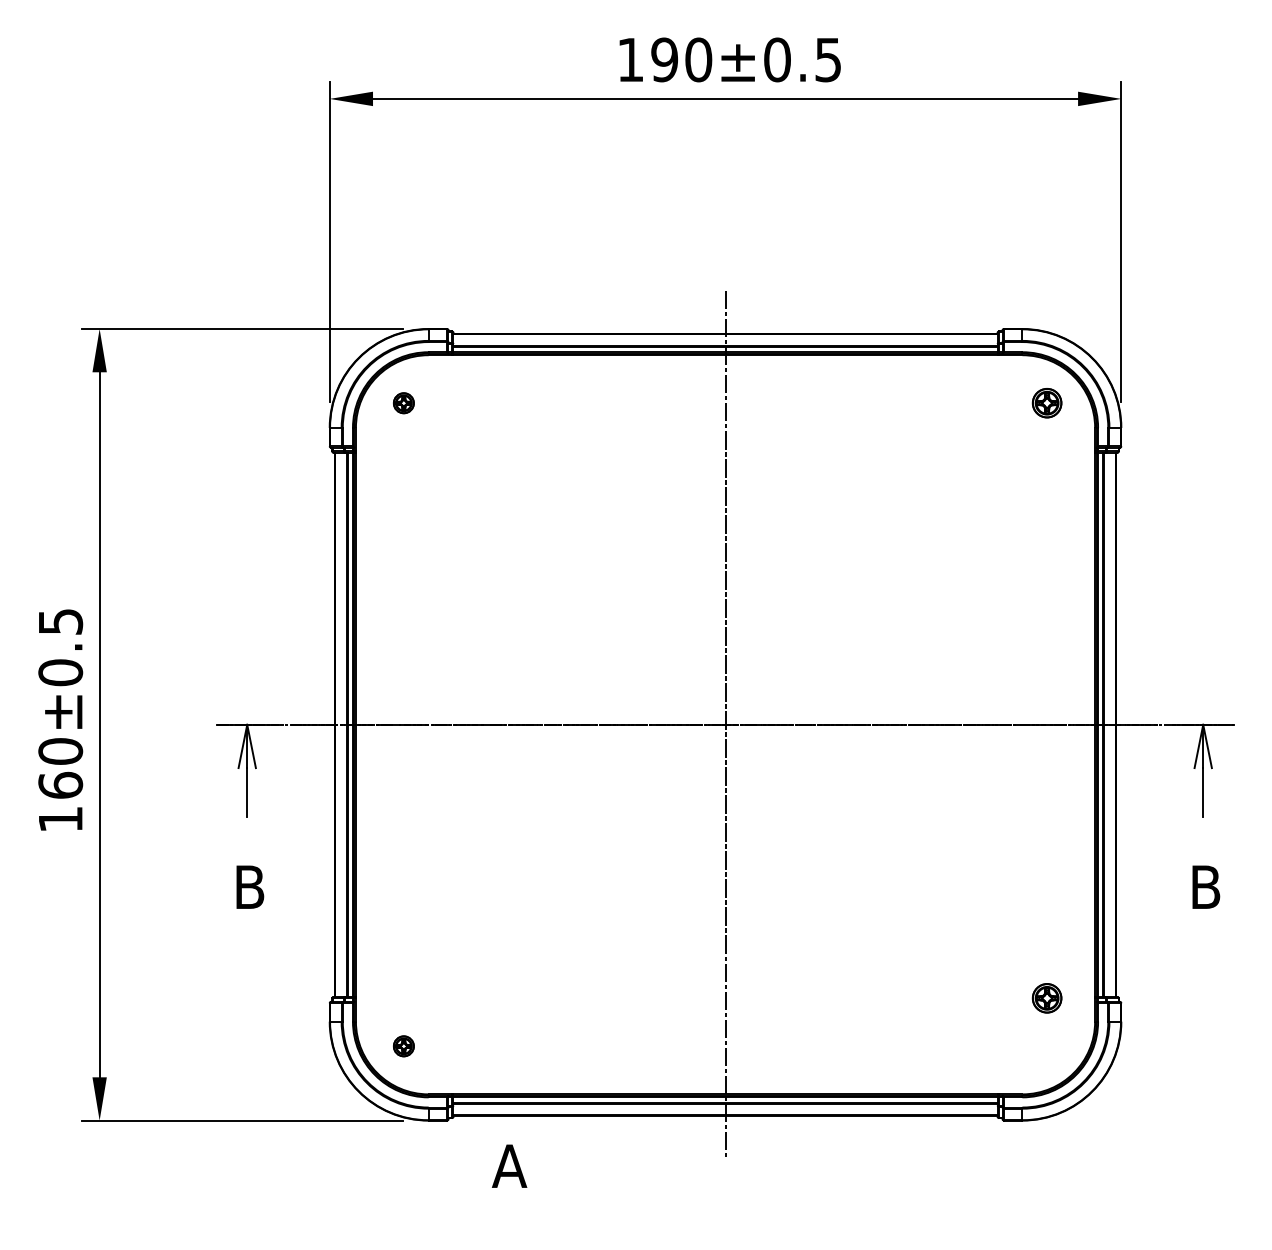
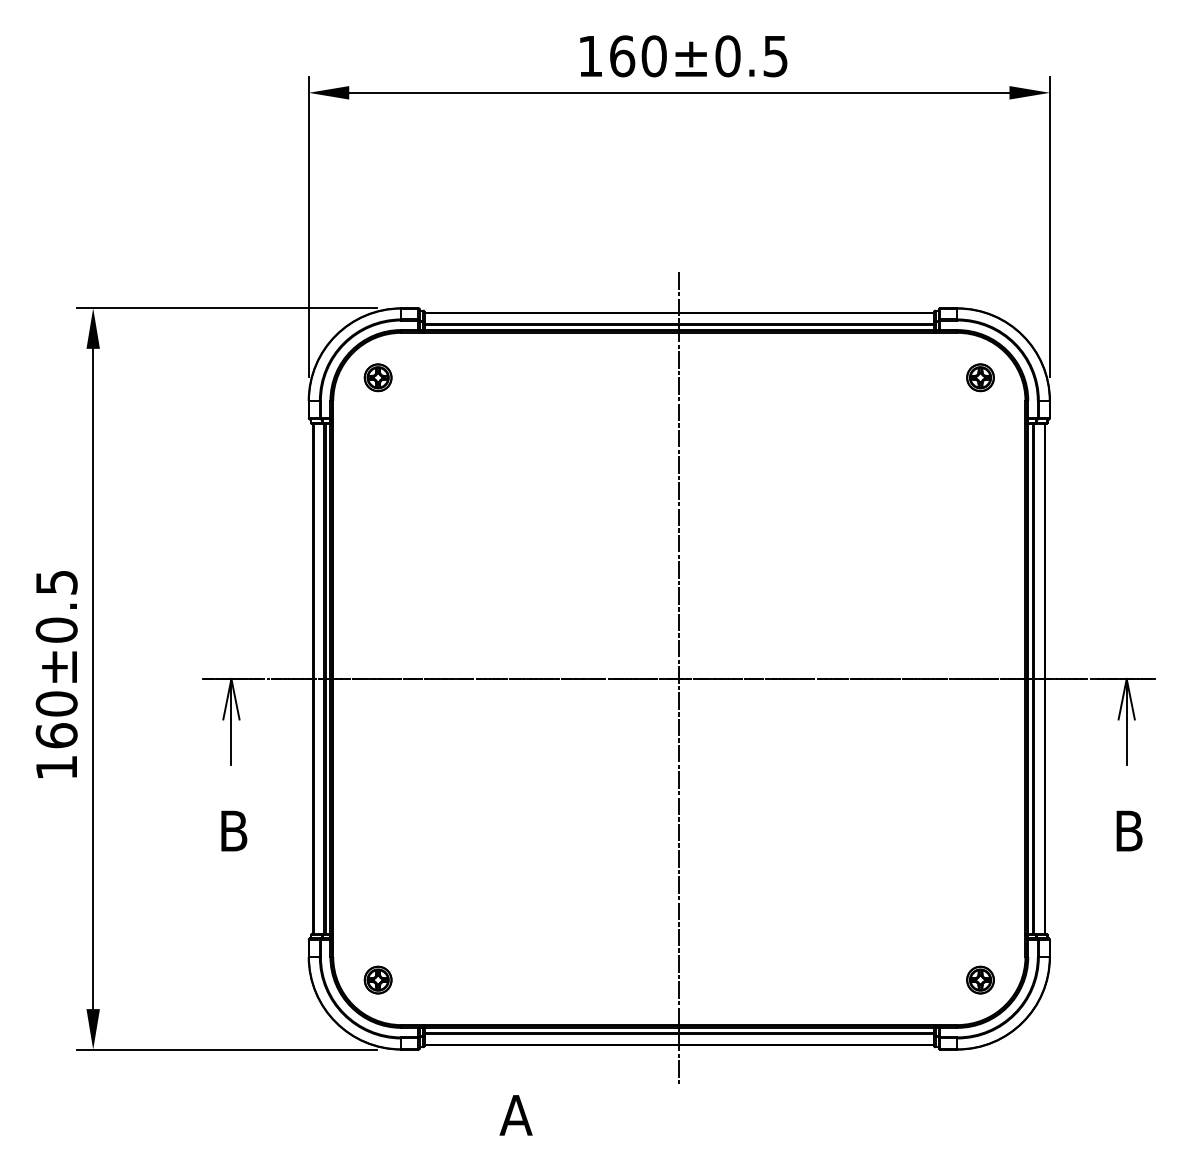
text: (664, 60) -> (622, 56), 190±0.5 -> 160±0.5
part: (403, 402) -> (377, 377), size x1.43
part: (1047, 997) -> (980, 979), moved
part: (403, 1045) -> (377, 979), size x1.43
text: (508, 1166) -> (515, 1115), moved

